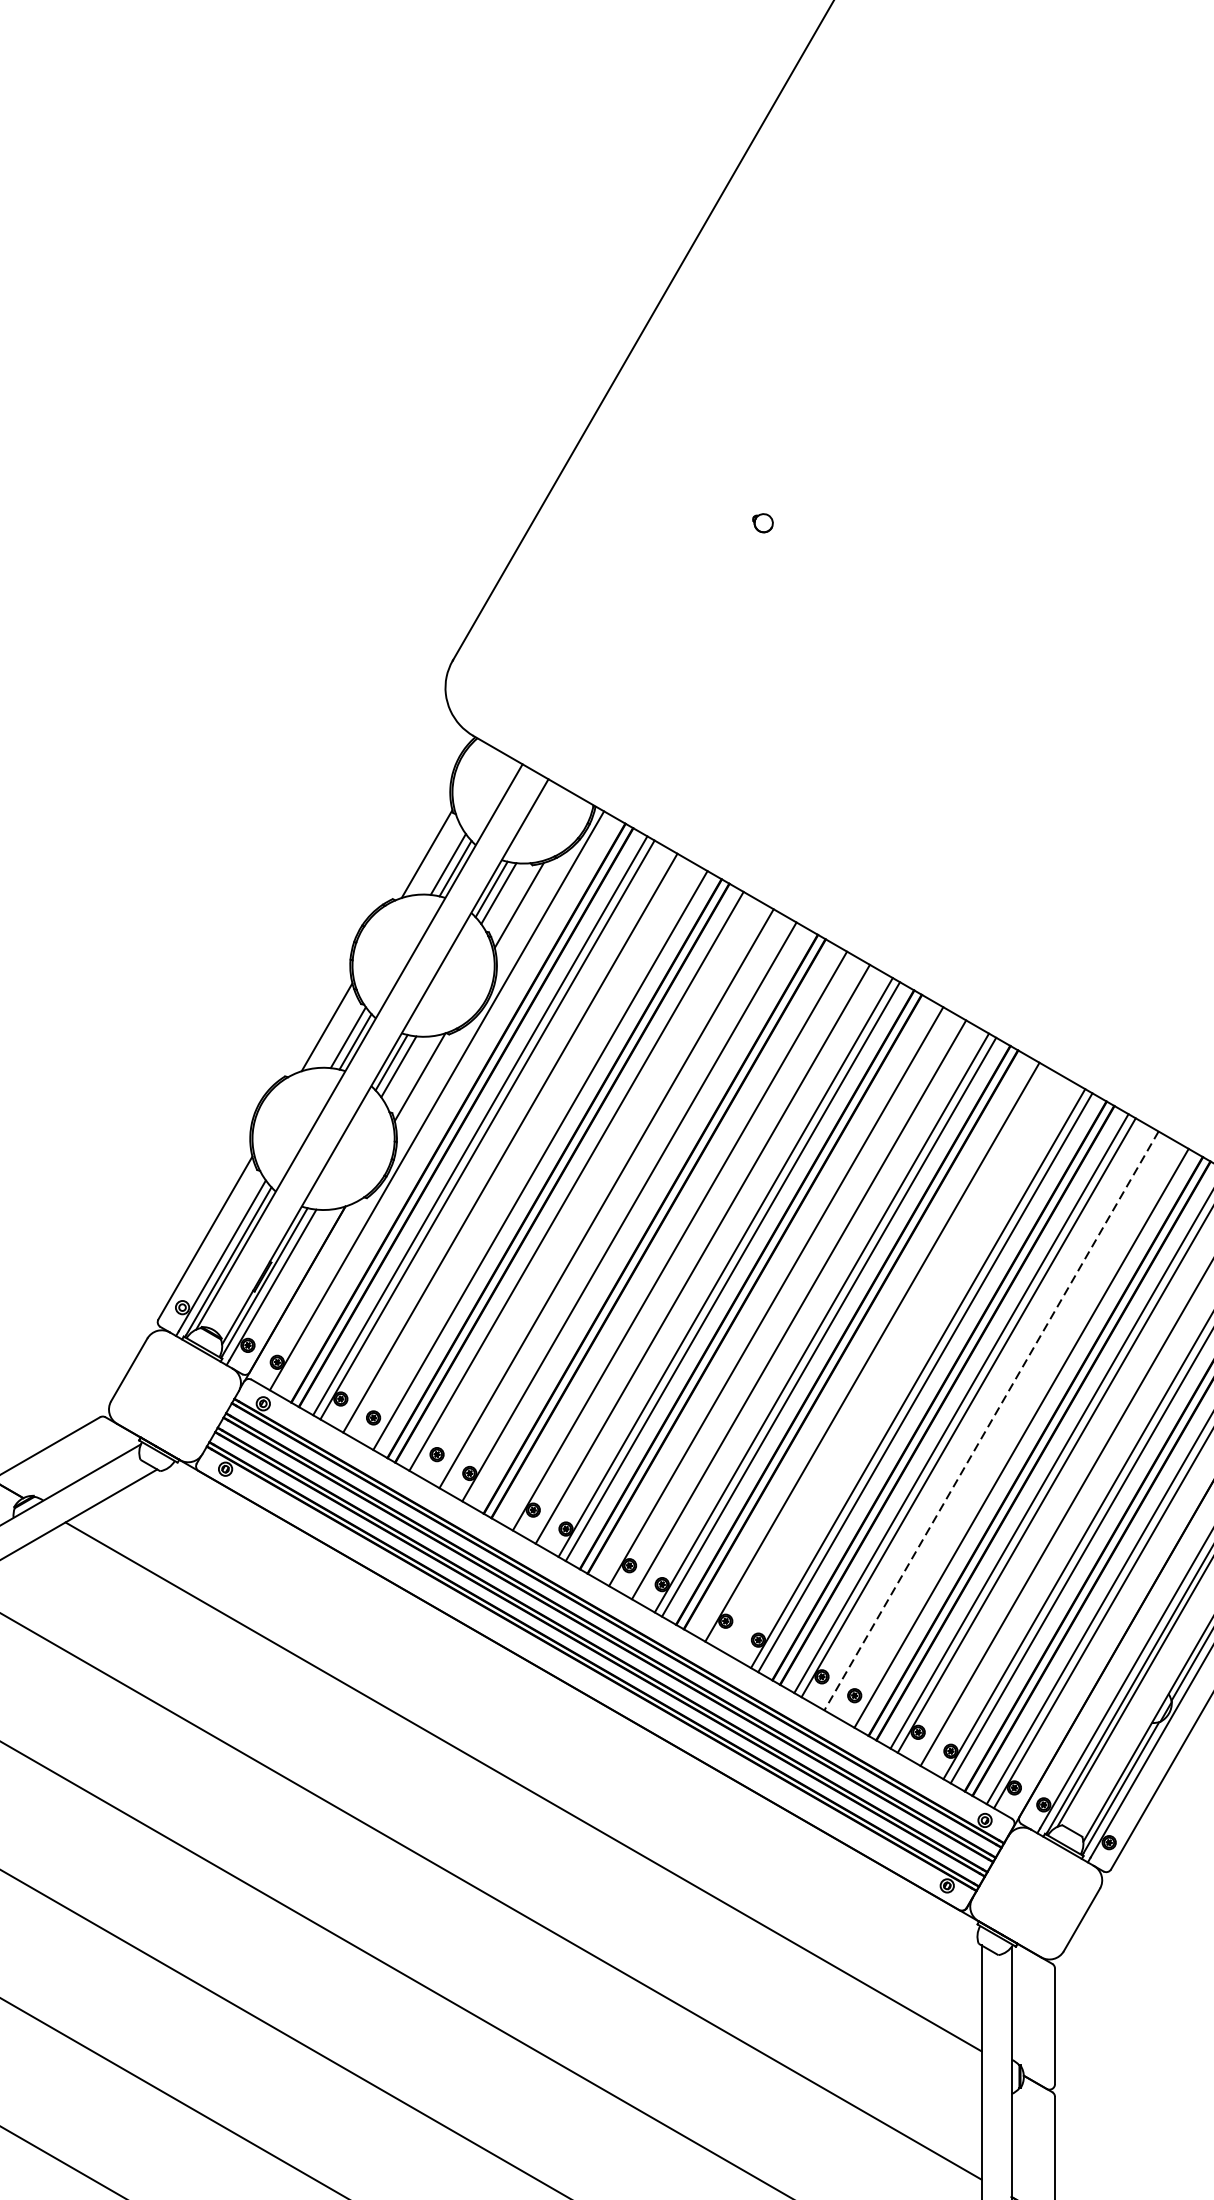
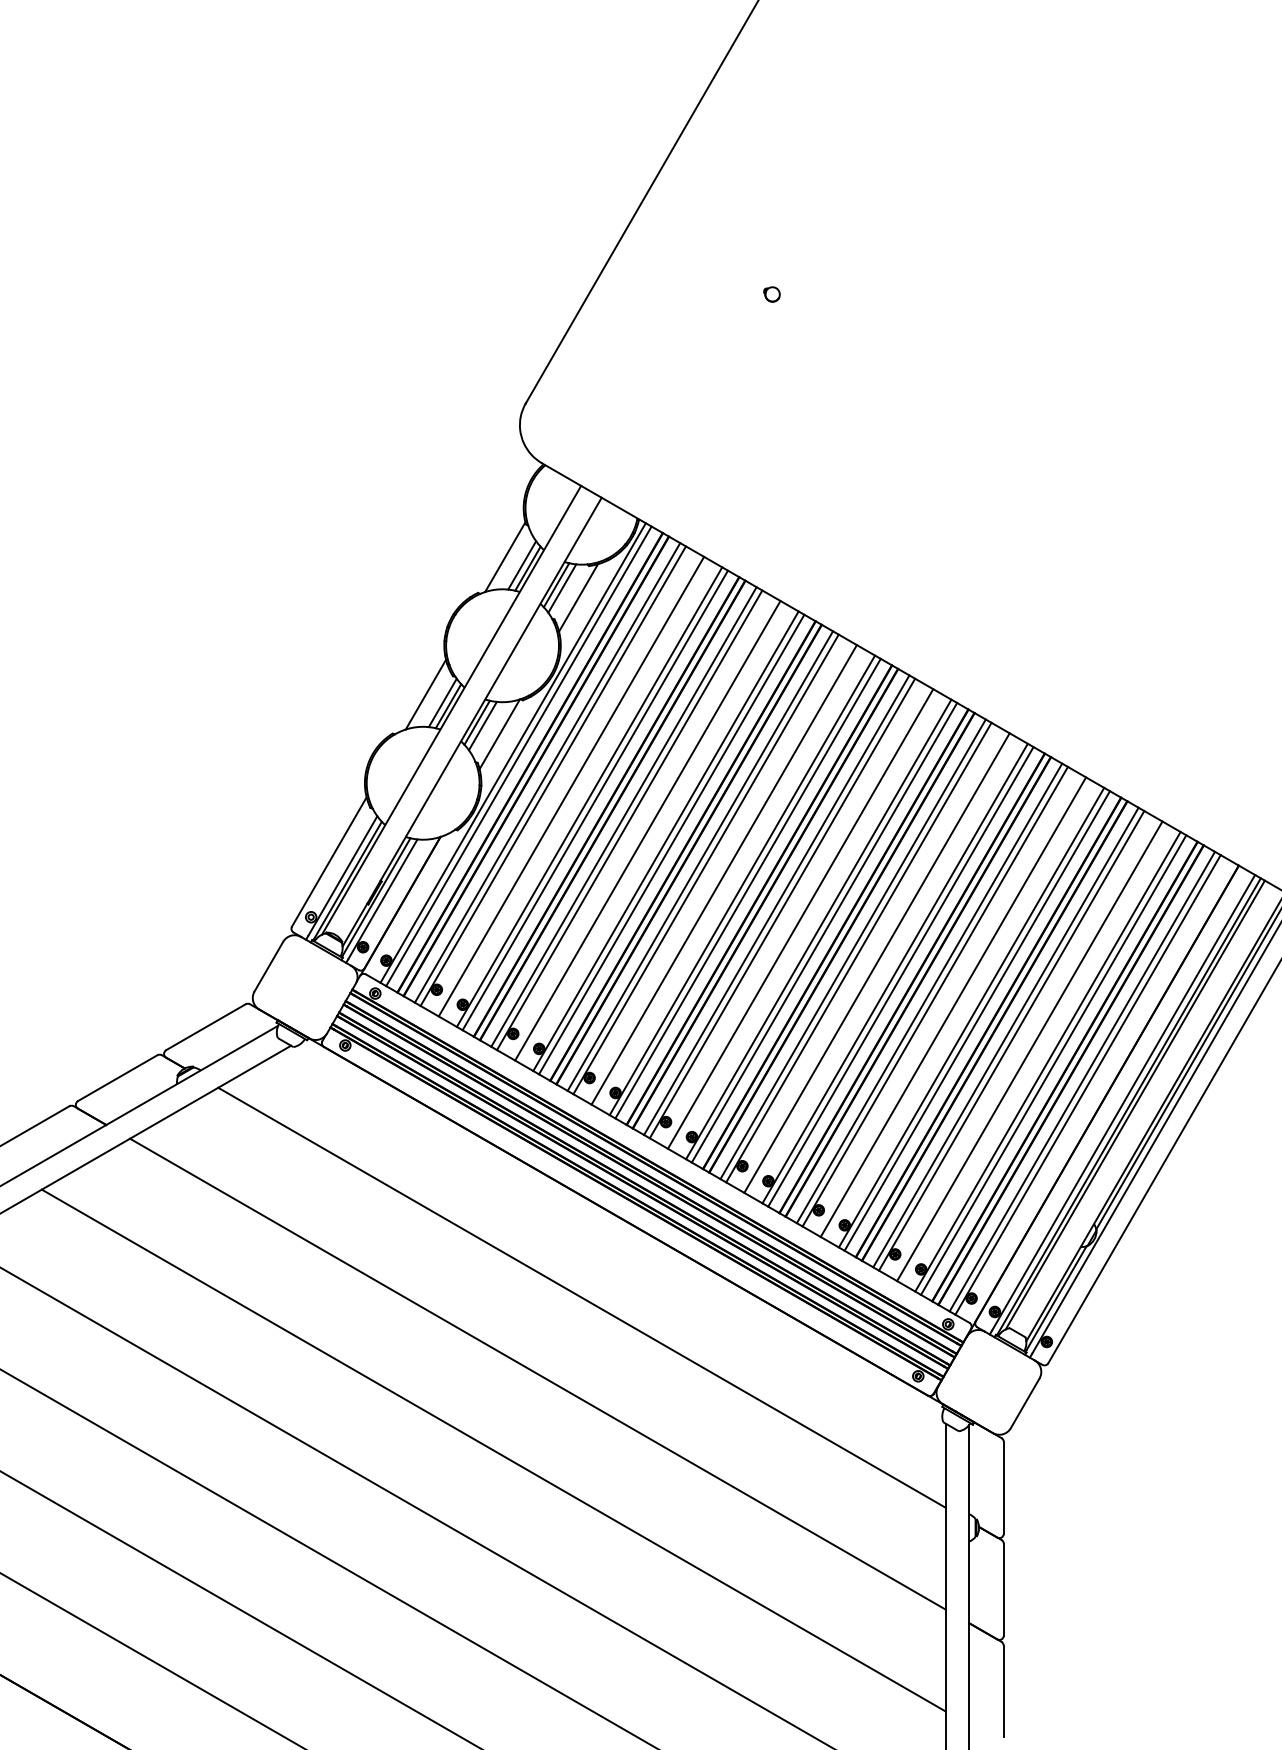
line: (443, 1105) -> (518, 756), added
line: (533, 1155) -> (589, 796), added
line: (583, 1185) -> (629, 820), added
line: (636, 1216) -> (671, 844), added
line: (672, 1236) -> (700, 860), added
line: (768, 1292) -> (776, 905), added
line: (864, 1348) -> (852, 949), added
line: (894, 1364) -> (876, 962), added
line: (991, 1421) -> (953, 1007), dashed -> solid
line: (1014, 1433) -> (971, 1017), added

